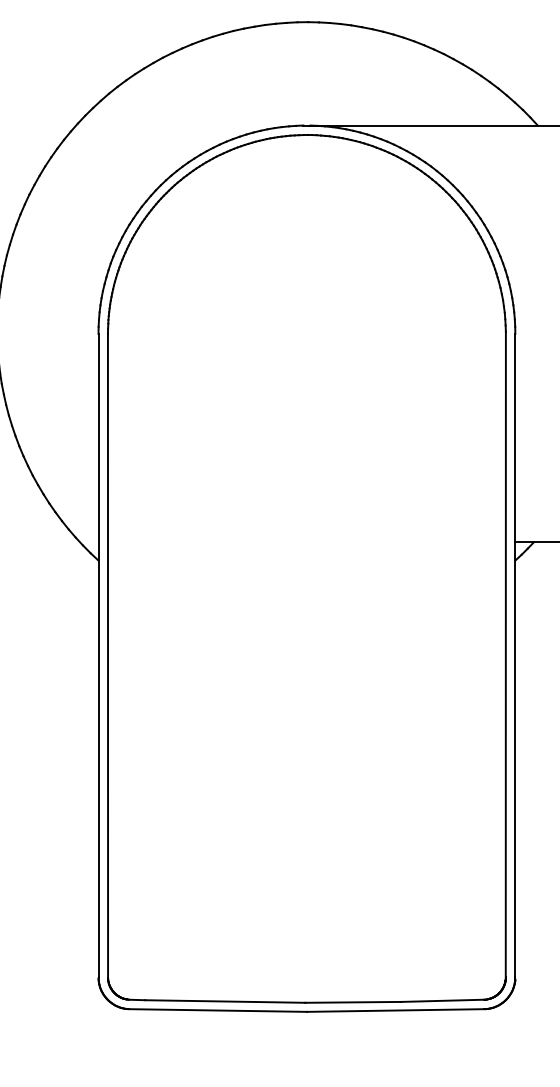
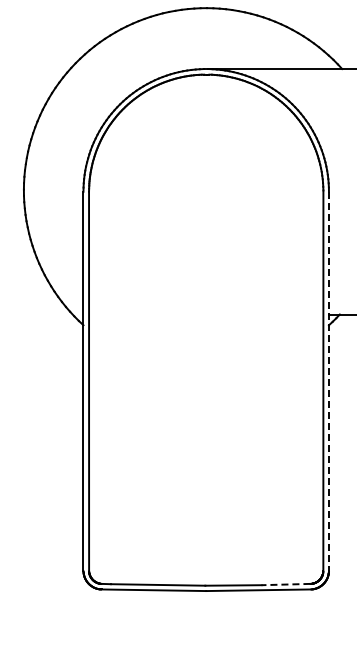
line: (514, 656) -> (328, 381), solid -> dashed
line: (441, 1000) -> (285, 584), solid -> dashed

